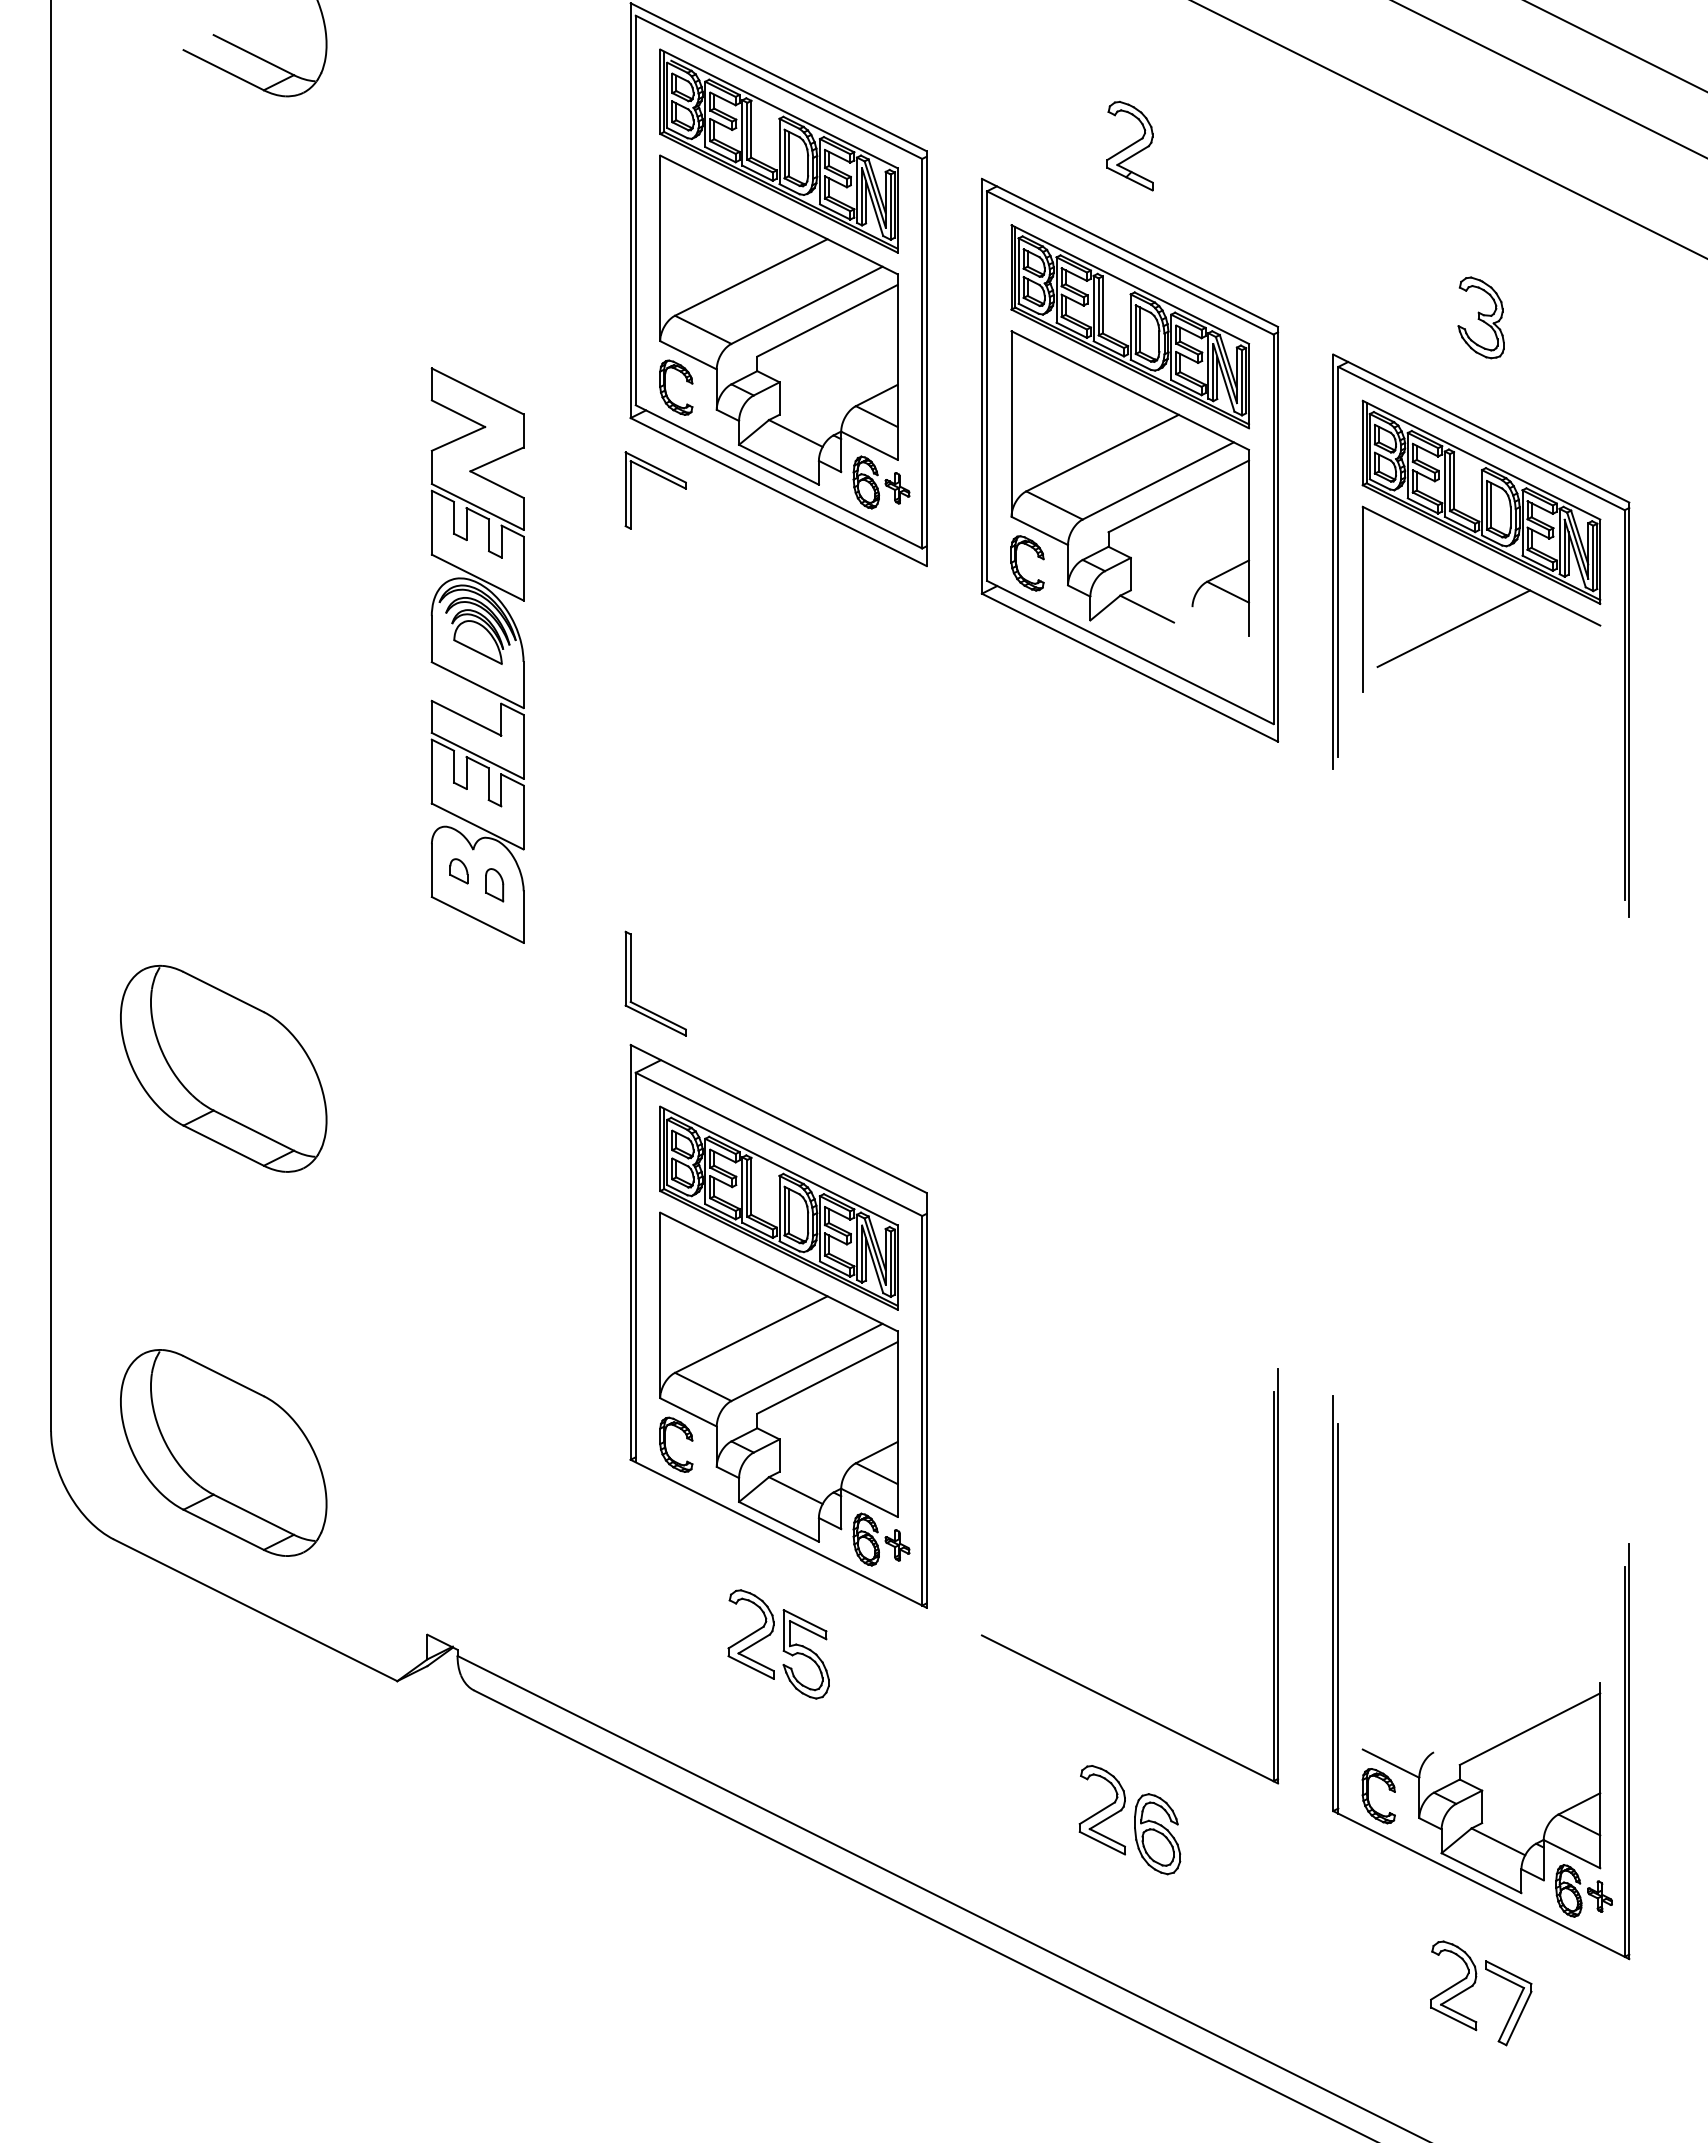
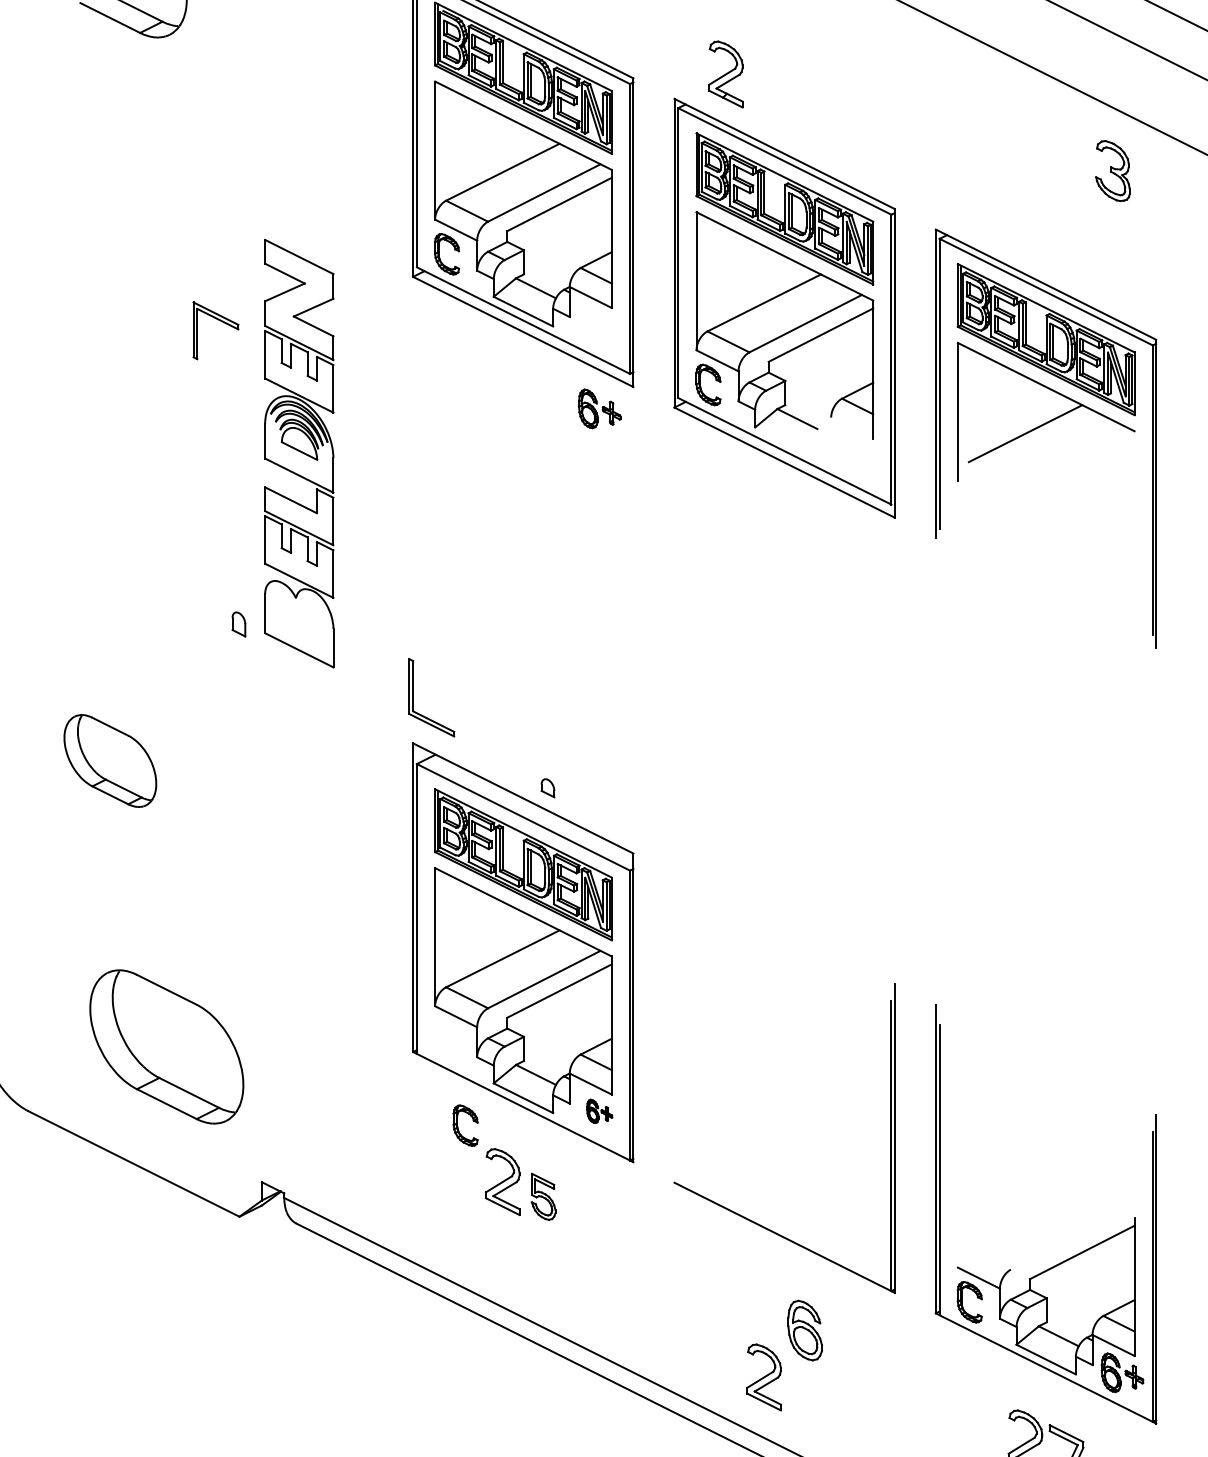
part: (1129, 145) -> (725, 74), moved
part: (1480, 317) -> (1112, 170), moved
part: (661, 477) -> (220, 321), moved
part: (881, 482) -> (599, 408), moved
part: (458, 871) -> (547, 788), moved
part: (494, 885) -> (238, 624), moved
part: (223, 1068) -> (110, 760), size x0.6
part: (666, 1446) -> (458, 1126), moved
part: (223, 1452) -> (166, 1046), moved
part: (881, 1539) -> (599, 1111), size x0.6
part: (805, 1654) -> (543, 1196), size x0.7
part: (1101, 1810) -> (763, 1377), moved

